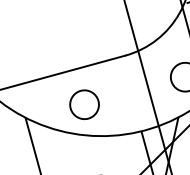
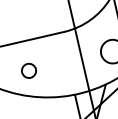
part: (84, 104) -> (29, 70), size x0.6

